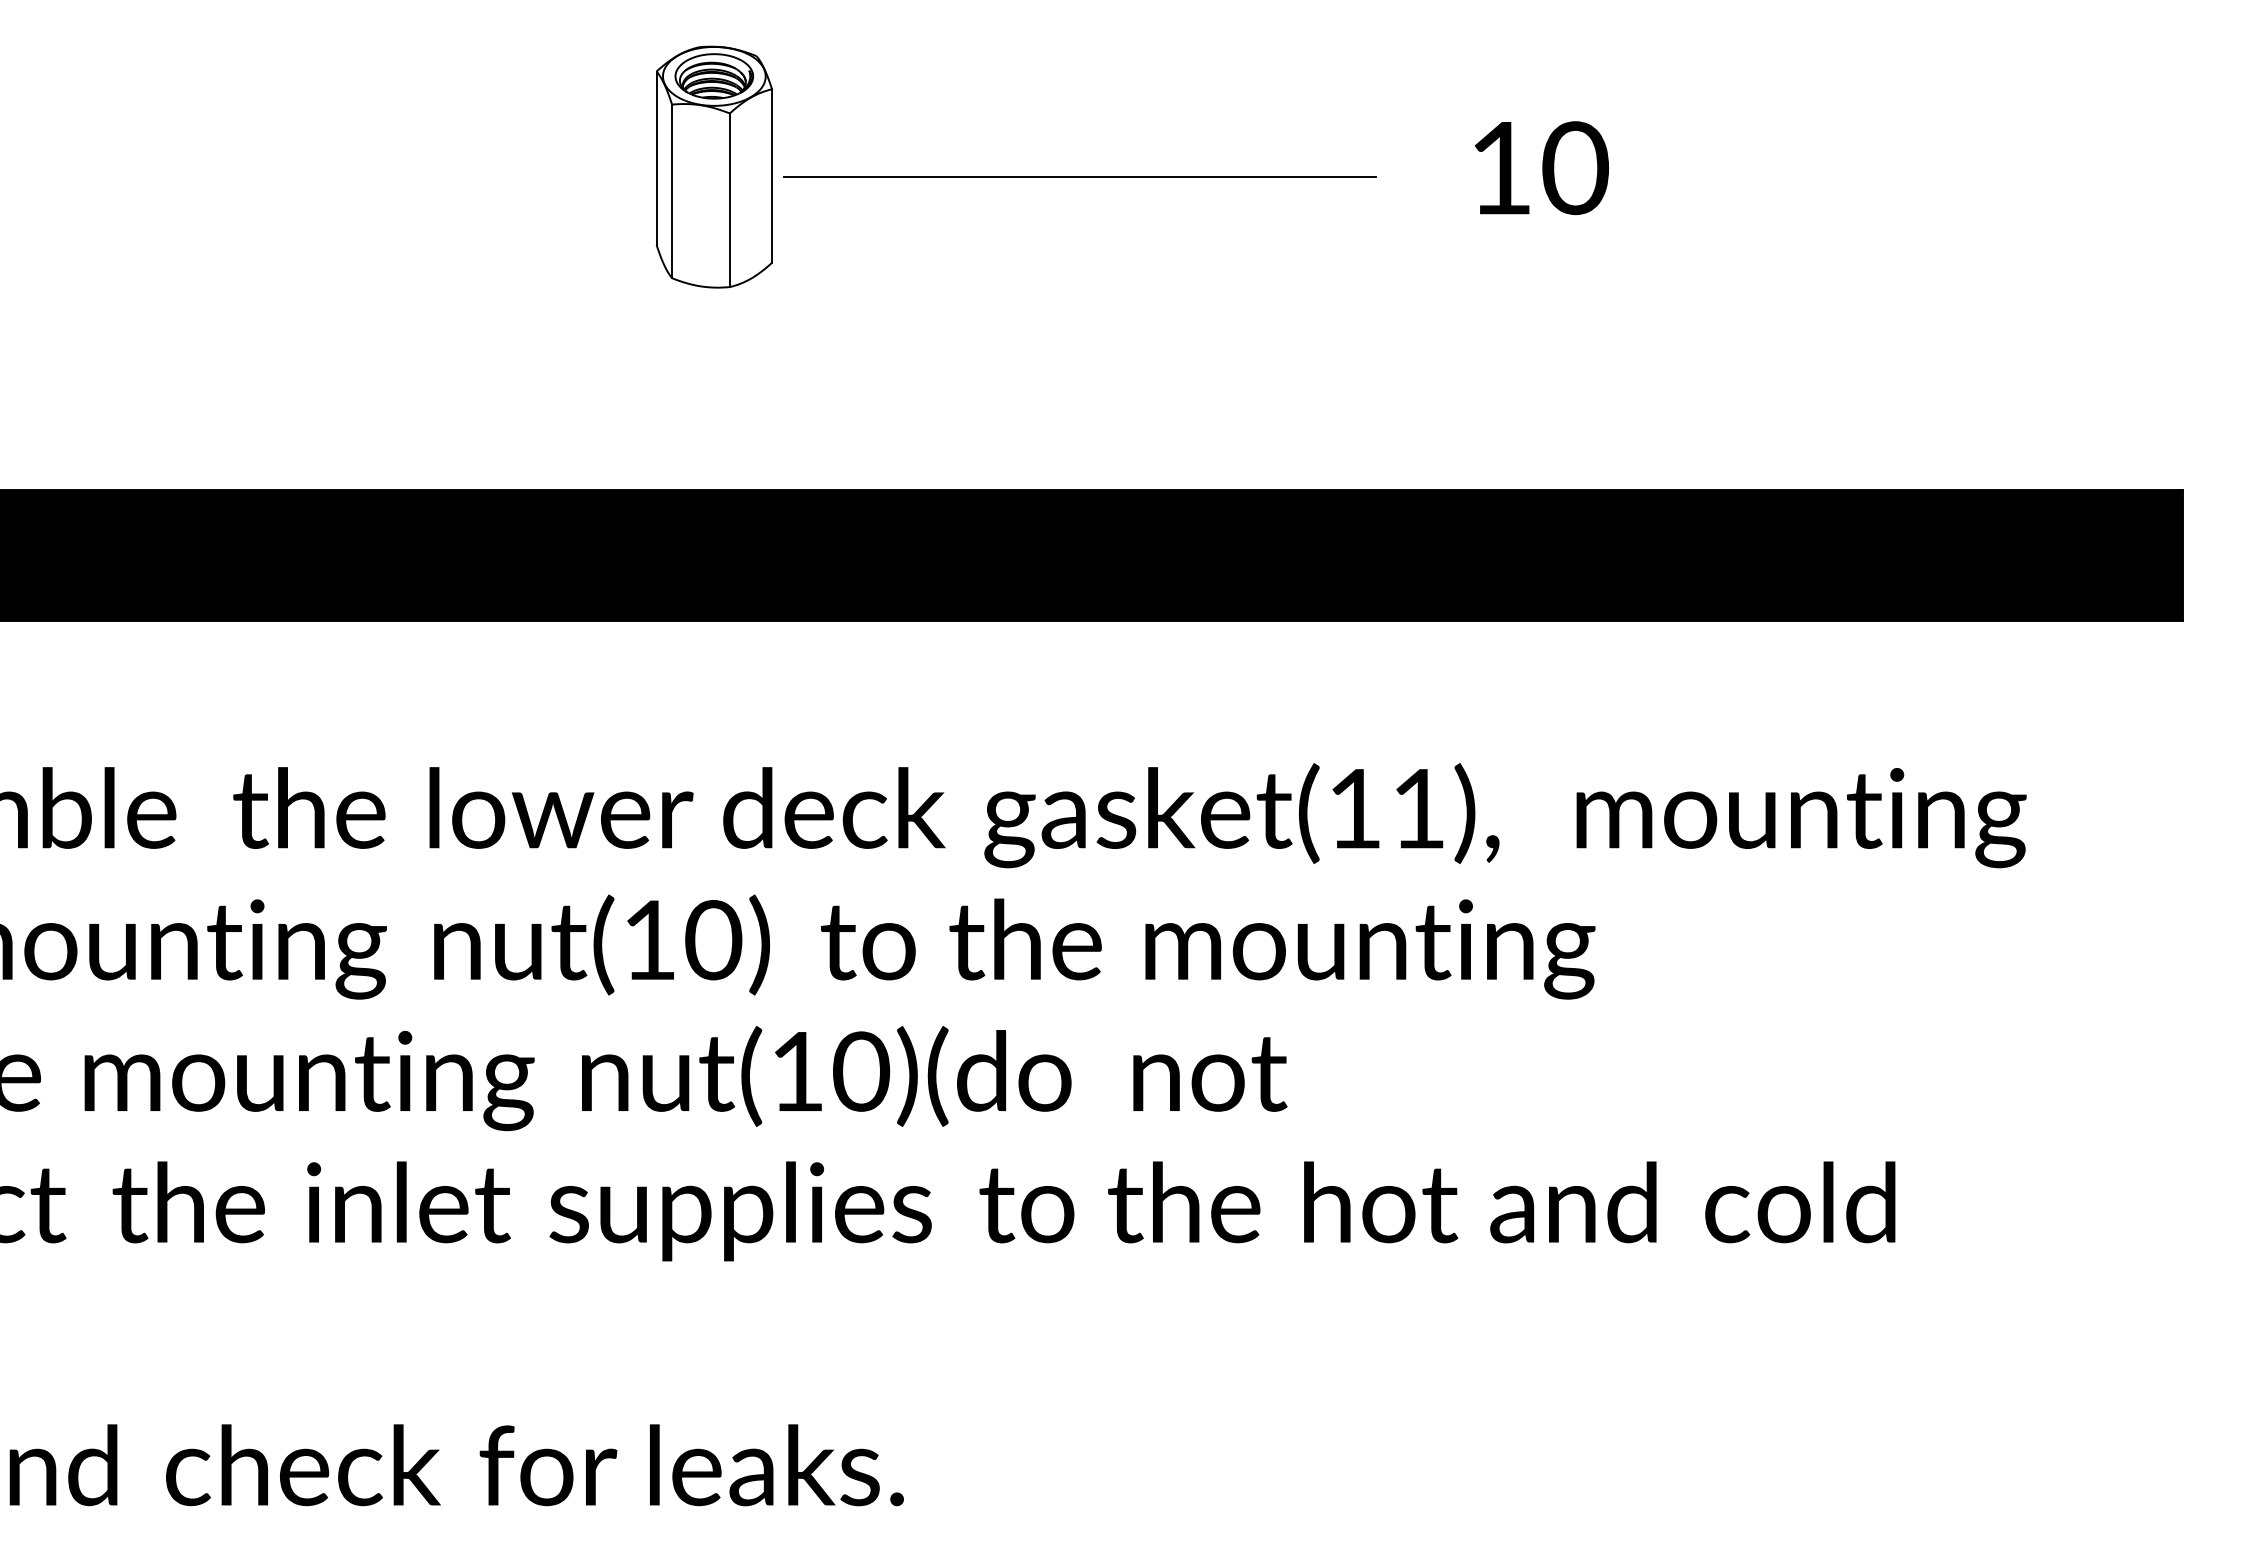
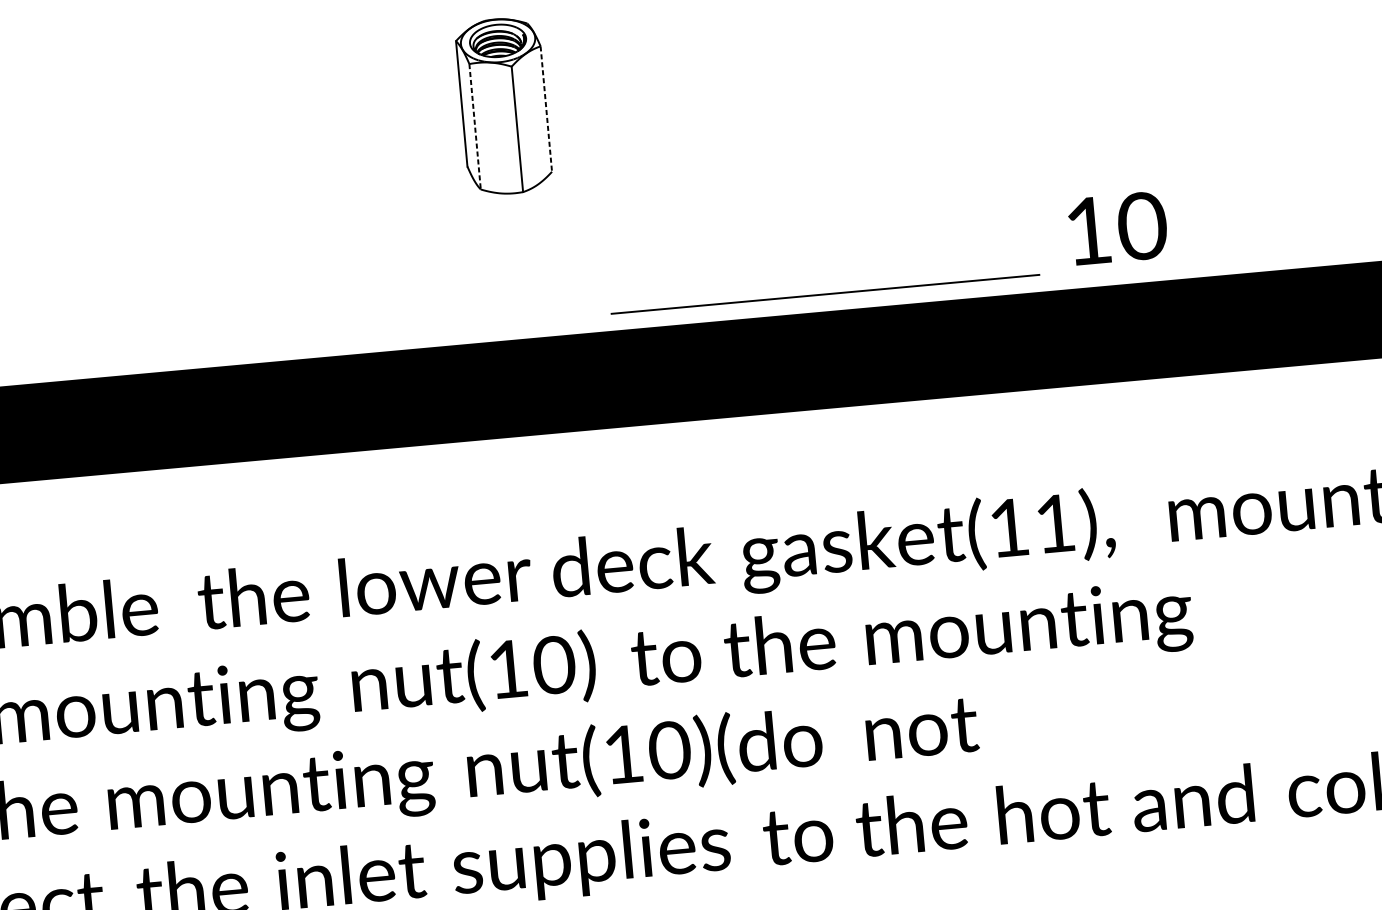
text: (1541, 168) -> (1117, 228), moved
line: (772, 176) -> (546, 109), solid -> dashed
line: (1079, 176) -> (825, 293), moved
line: (672, 191) -> (475, 126), solid -> dashed

